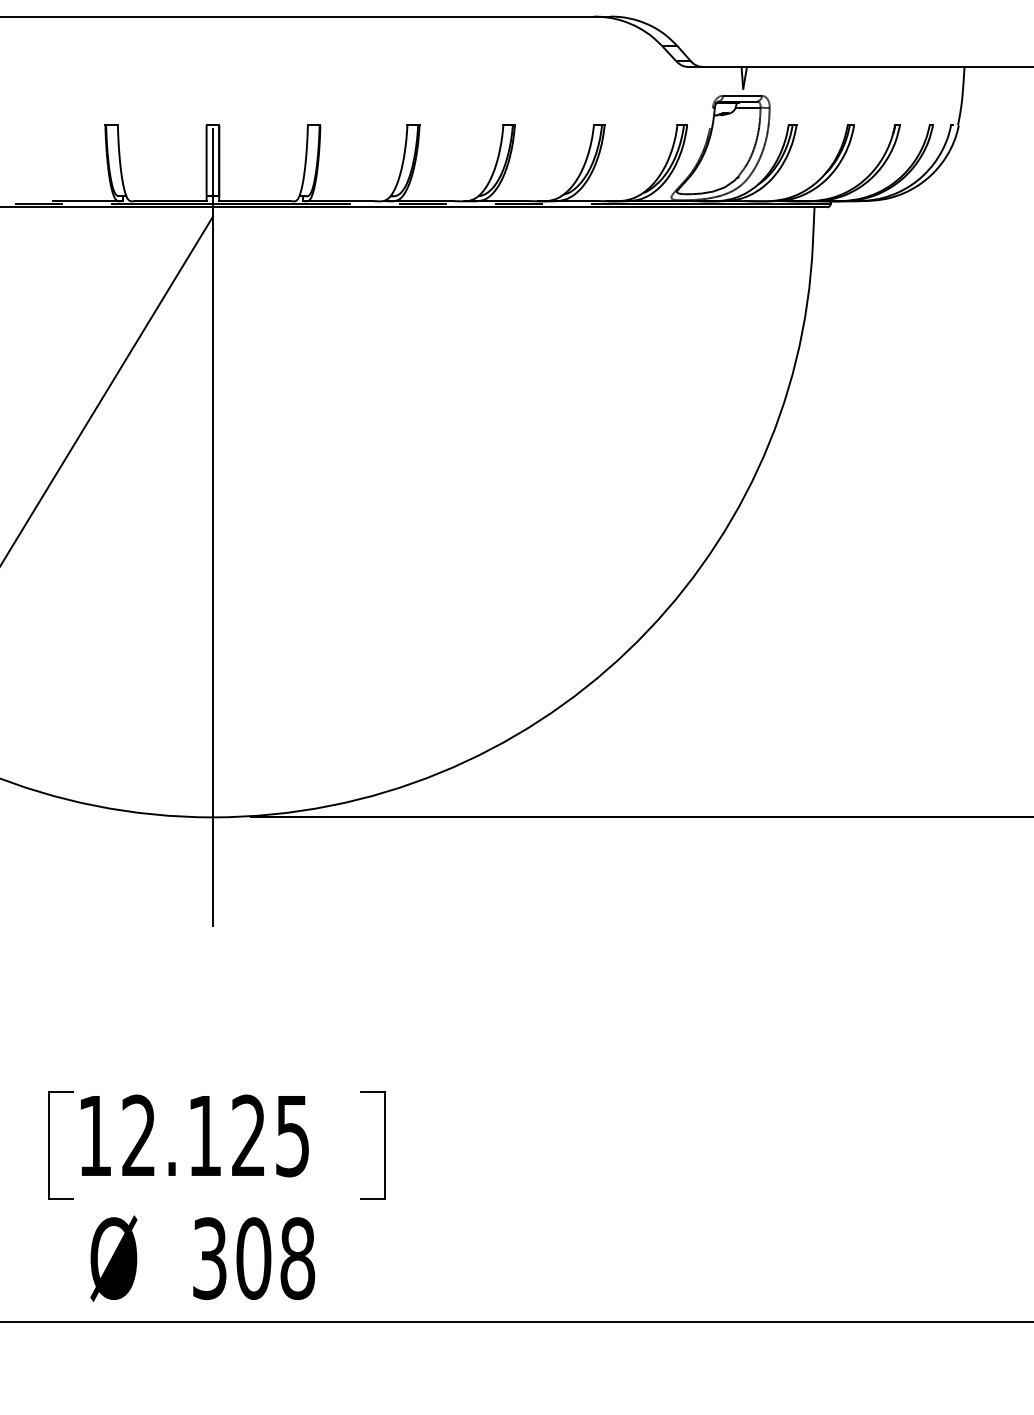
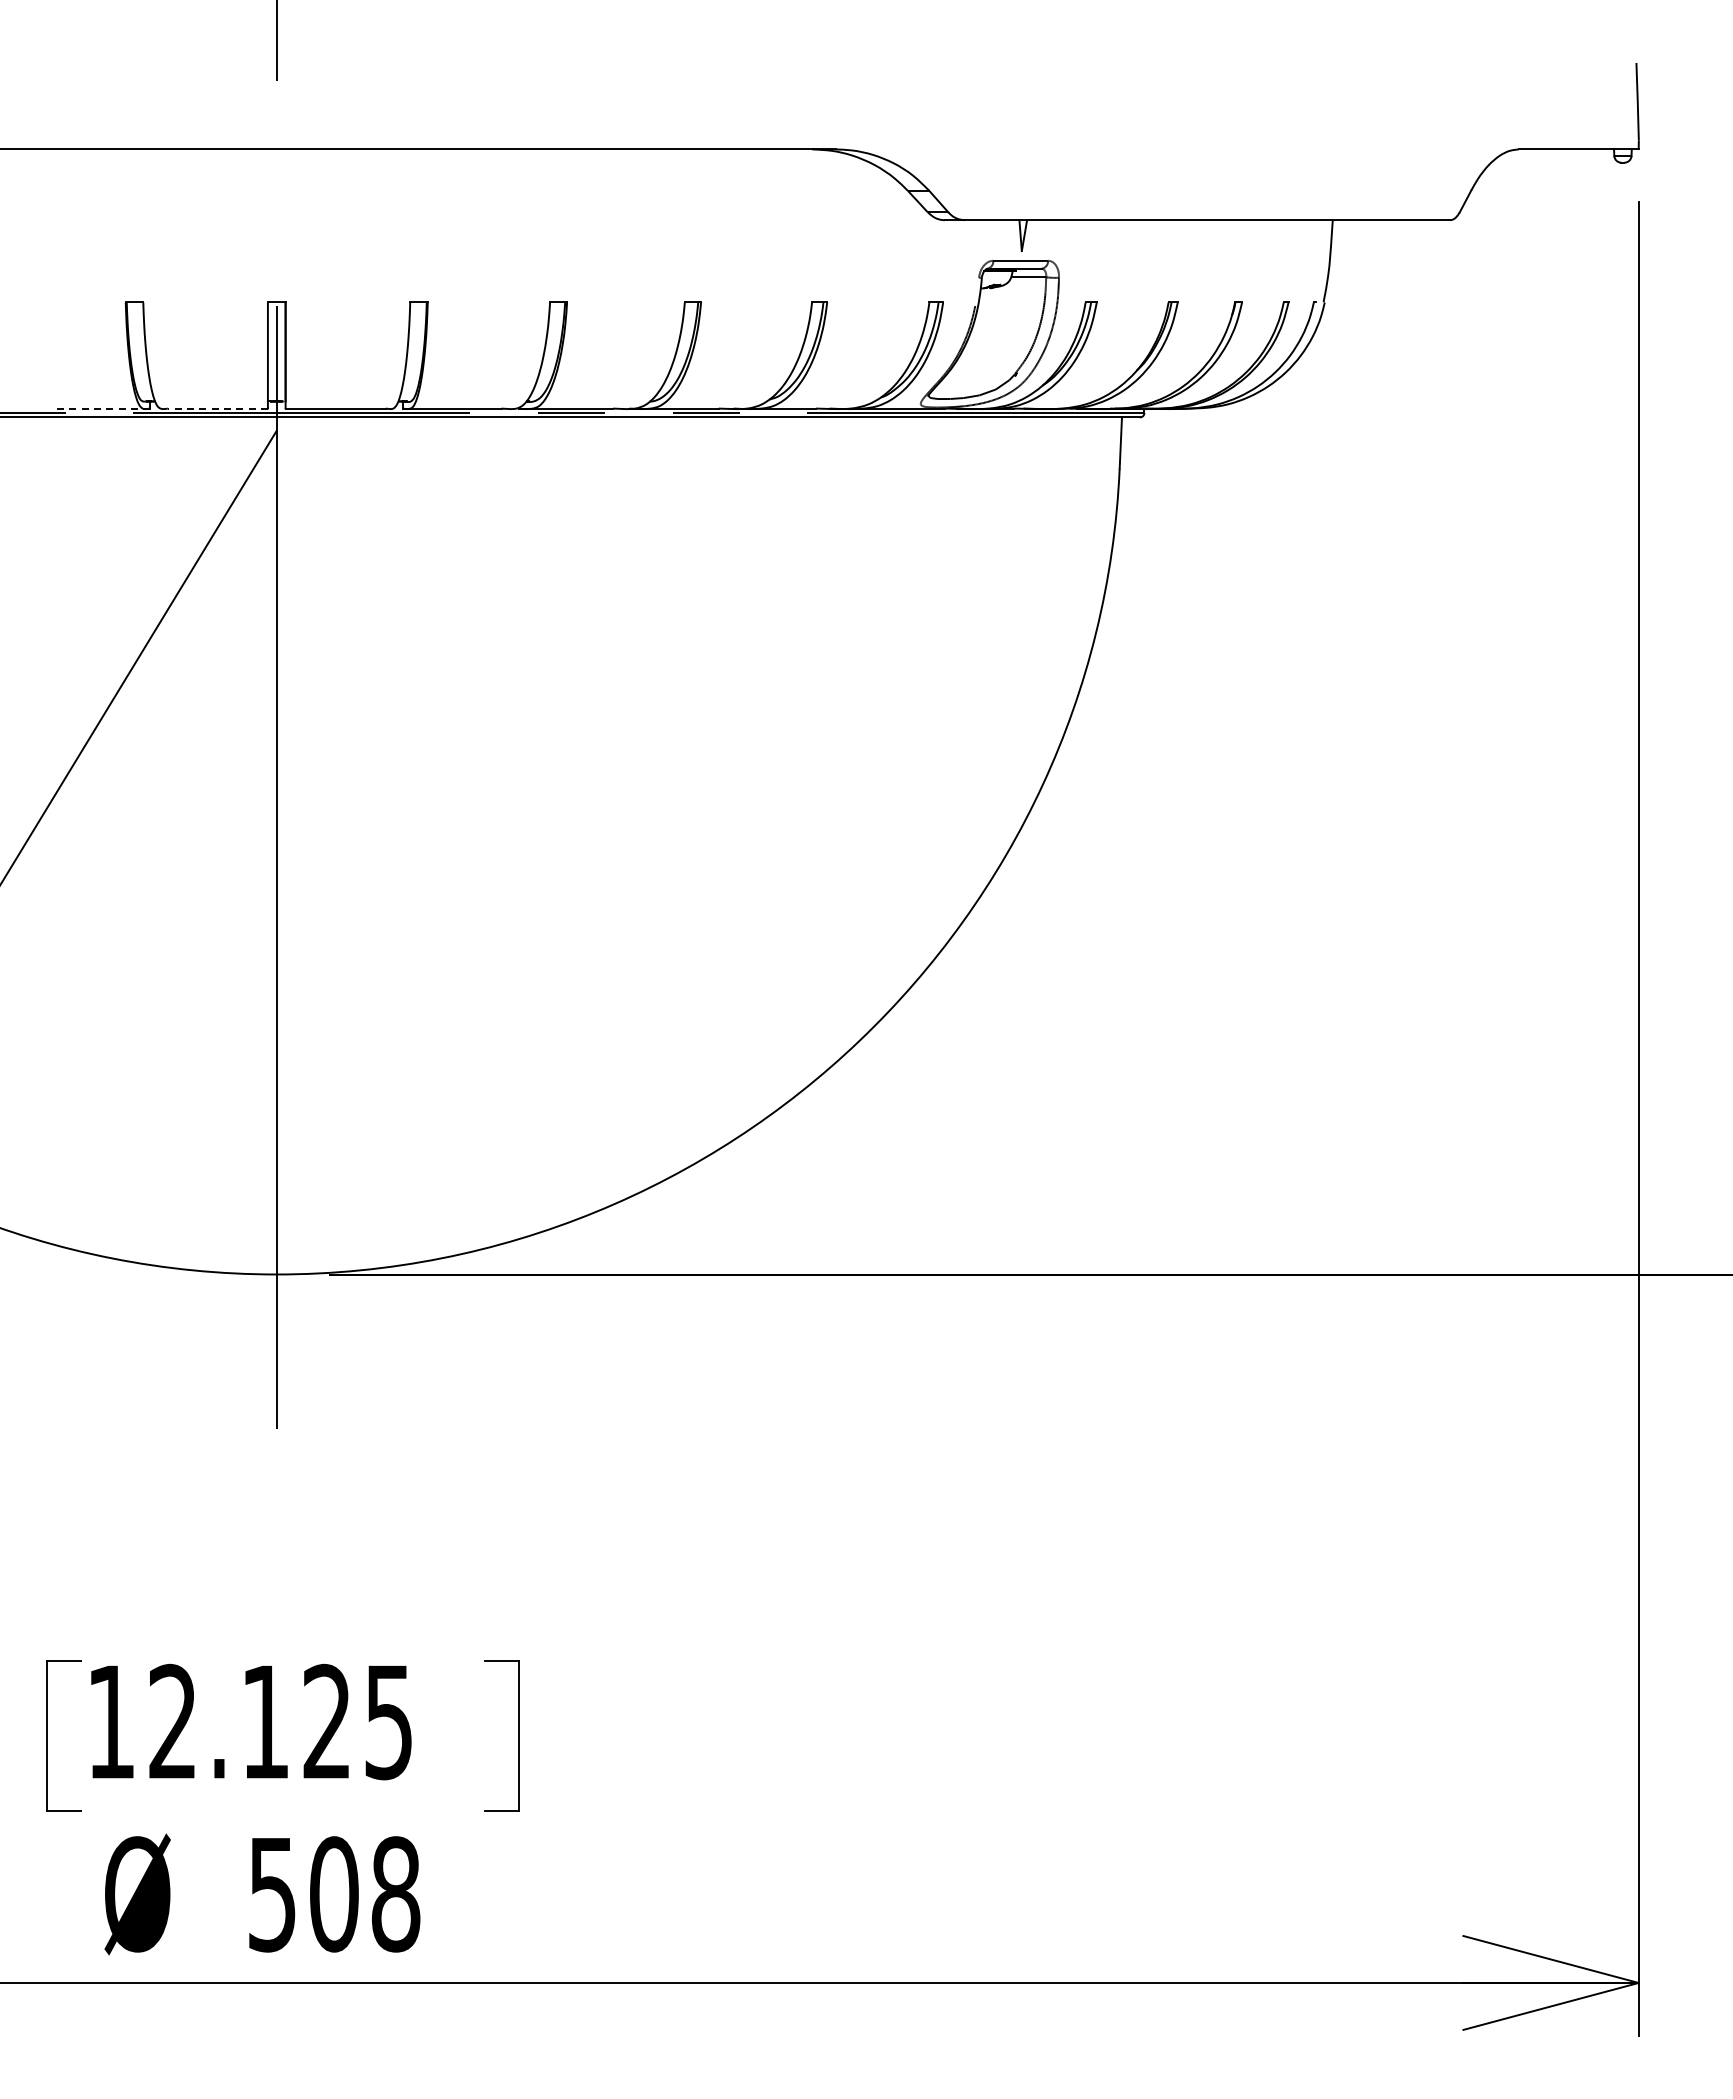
line: (87, 200) -> (100, 408), solid -> dashed
line: (170, 200) -> (217, 408), solid -> dashed
text: (209, 1258) -> (272, 1894), 308 -> 508

